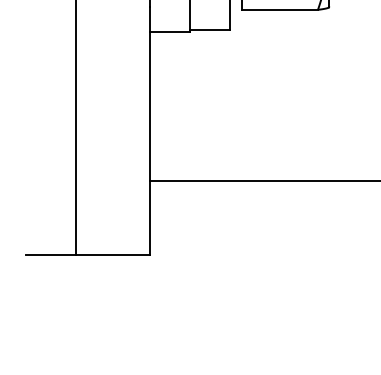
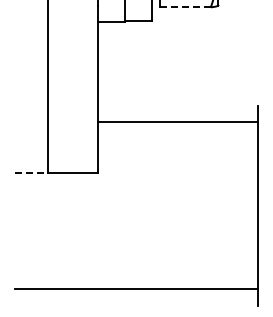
line: (280, 10) -> (185, 7), solid -> dashed
line: (51, 255) -> (31, 172), solid -> dashed

